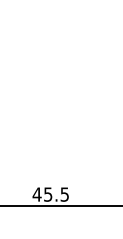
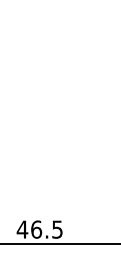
text: (48, 194) -> (36, 229), 45.5 -> 46.5

